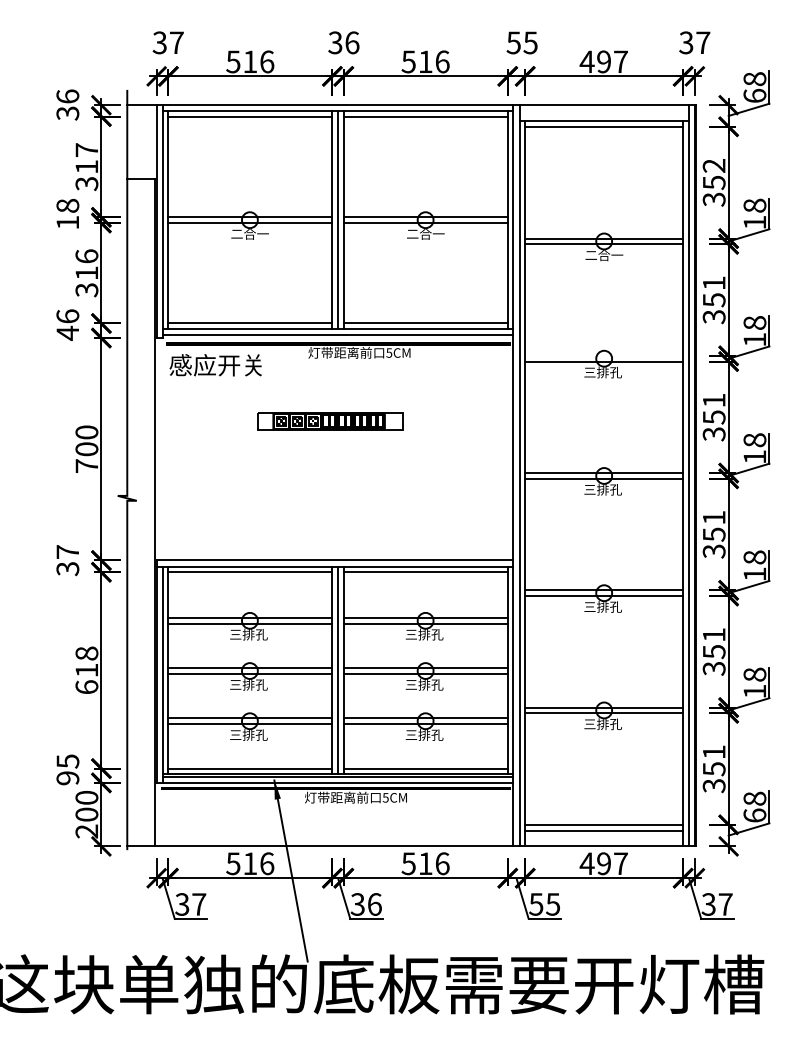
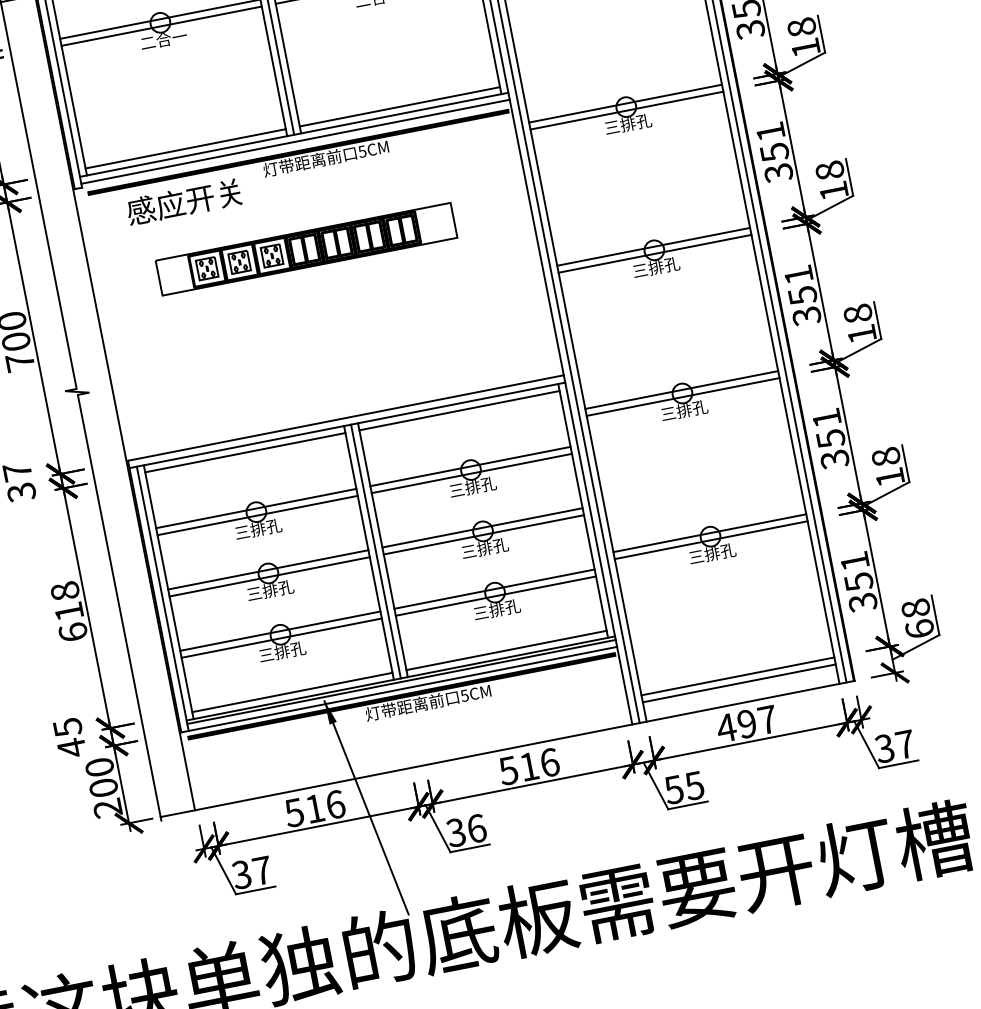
line: (604, 355) -> (625, 103), added
text: (215, 365) -> (183, 202), moved
part: (329, 421) -> (305, 249), size x1.67
text: (67, 777) -> (71, 747), 95 -> 45

